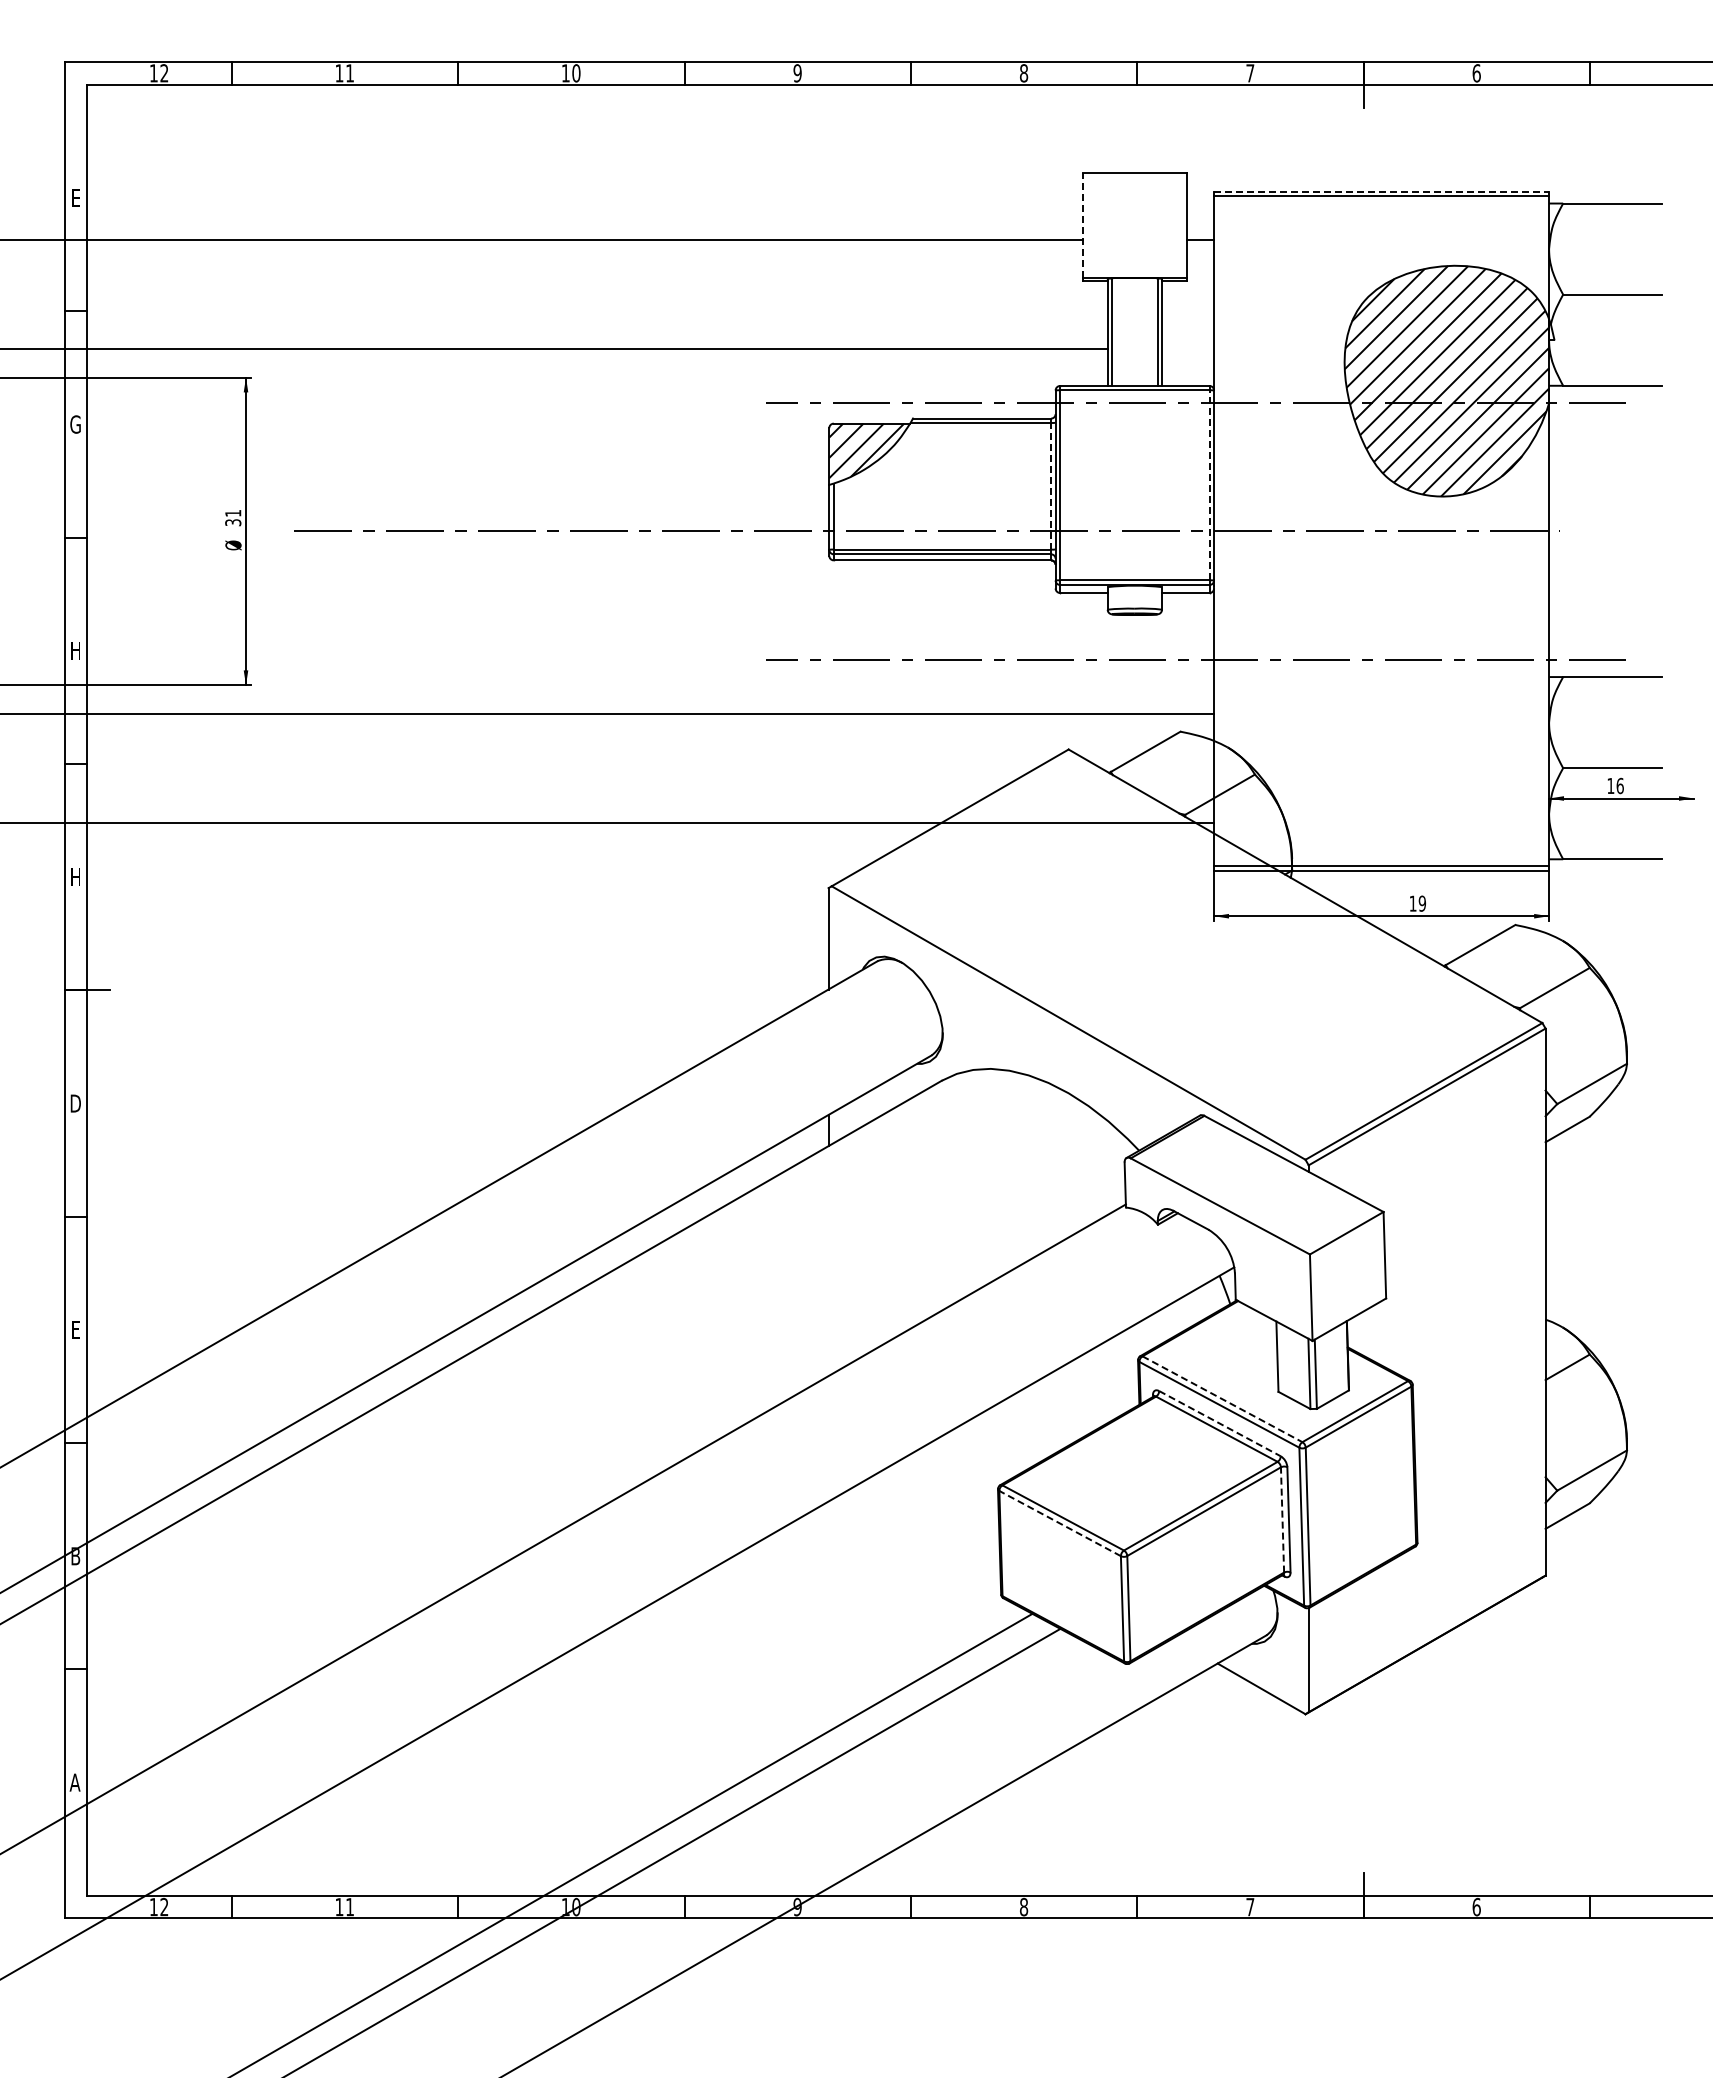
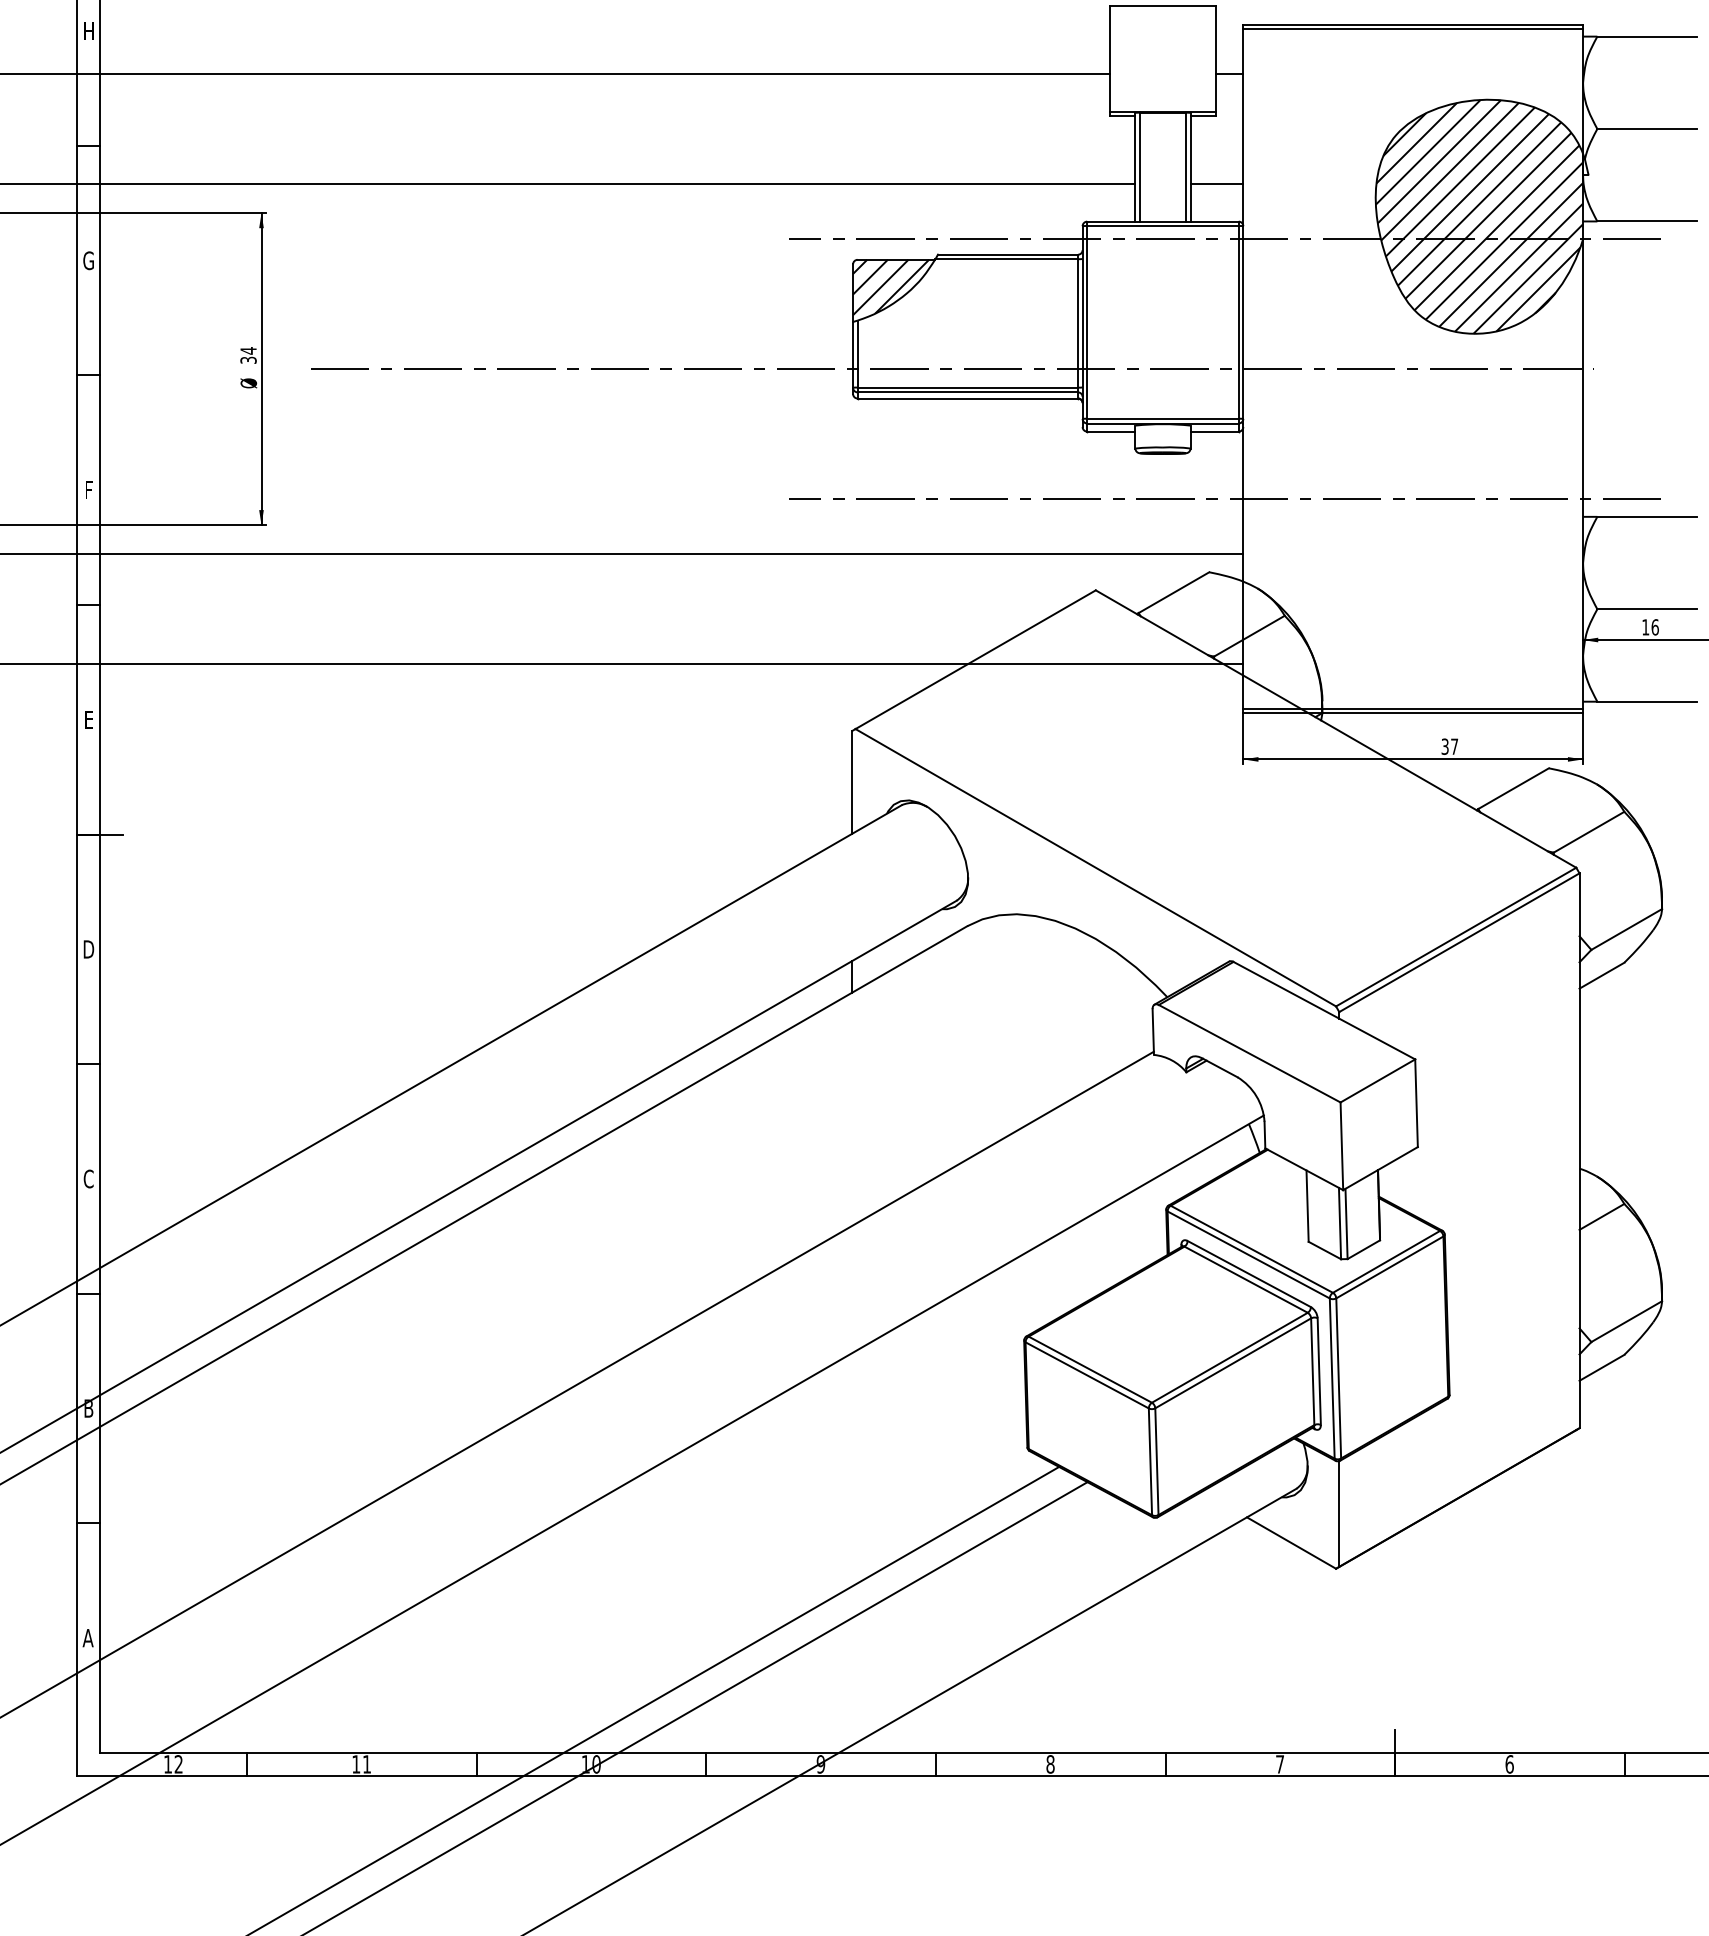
line: (1382, 191) -> (1414, 24), dashed -> solid
text: (75, 197) -> (88, 30), E -> H
line: (1082, 225) -> (1109, 58), dashed -> solid
line: (1188, 348) -> (1217, 183), added
line: (1209, 484) -> (1238, 321), dashed -> solid
line: (1051, 485) -> (1078, 322), dashed -> solid
text: (233, 513) -> (248, 350), 31 -> 34
text: (75, 650) -> (88, 489), H -> F
text: (75, 876) -> (88, 719), H -> E
text: (1417, 903) -> (1449, 746), 19 -> 37
text: (75, 1329) -> (88, 1178), E -> C
line: (1222, 1399) -> (1251, 1249), dashed -> solid
line: (1219, 1423) -> (1248, 1273), dashed -> solid
line: (1282, 1519) -> (1312, 1371), dashed -> solid
line: (1060, 1523) -> (1087, 1375), dashed -> solid

